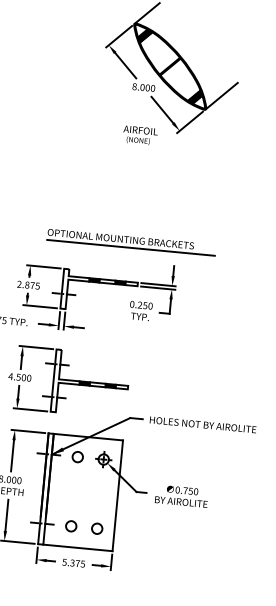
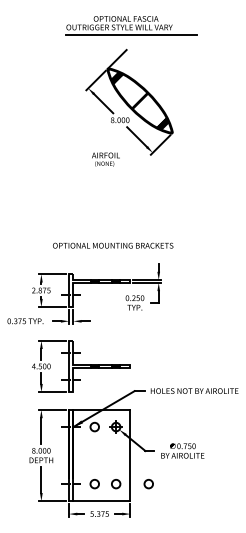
line: (221, 96) -> (184, 121), removed
text: (139, 135) -> (105, 159), moved
line: (131, 248) -> (122, 252), removed
circle: (136, 532) -> (148, 484), added

